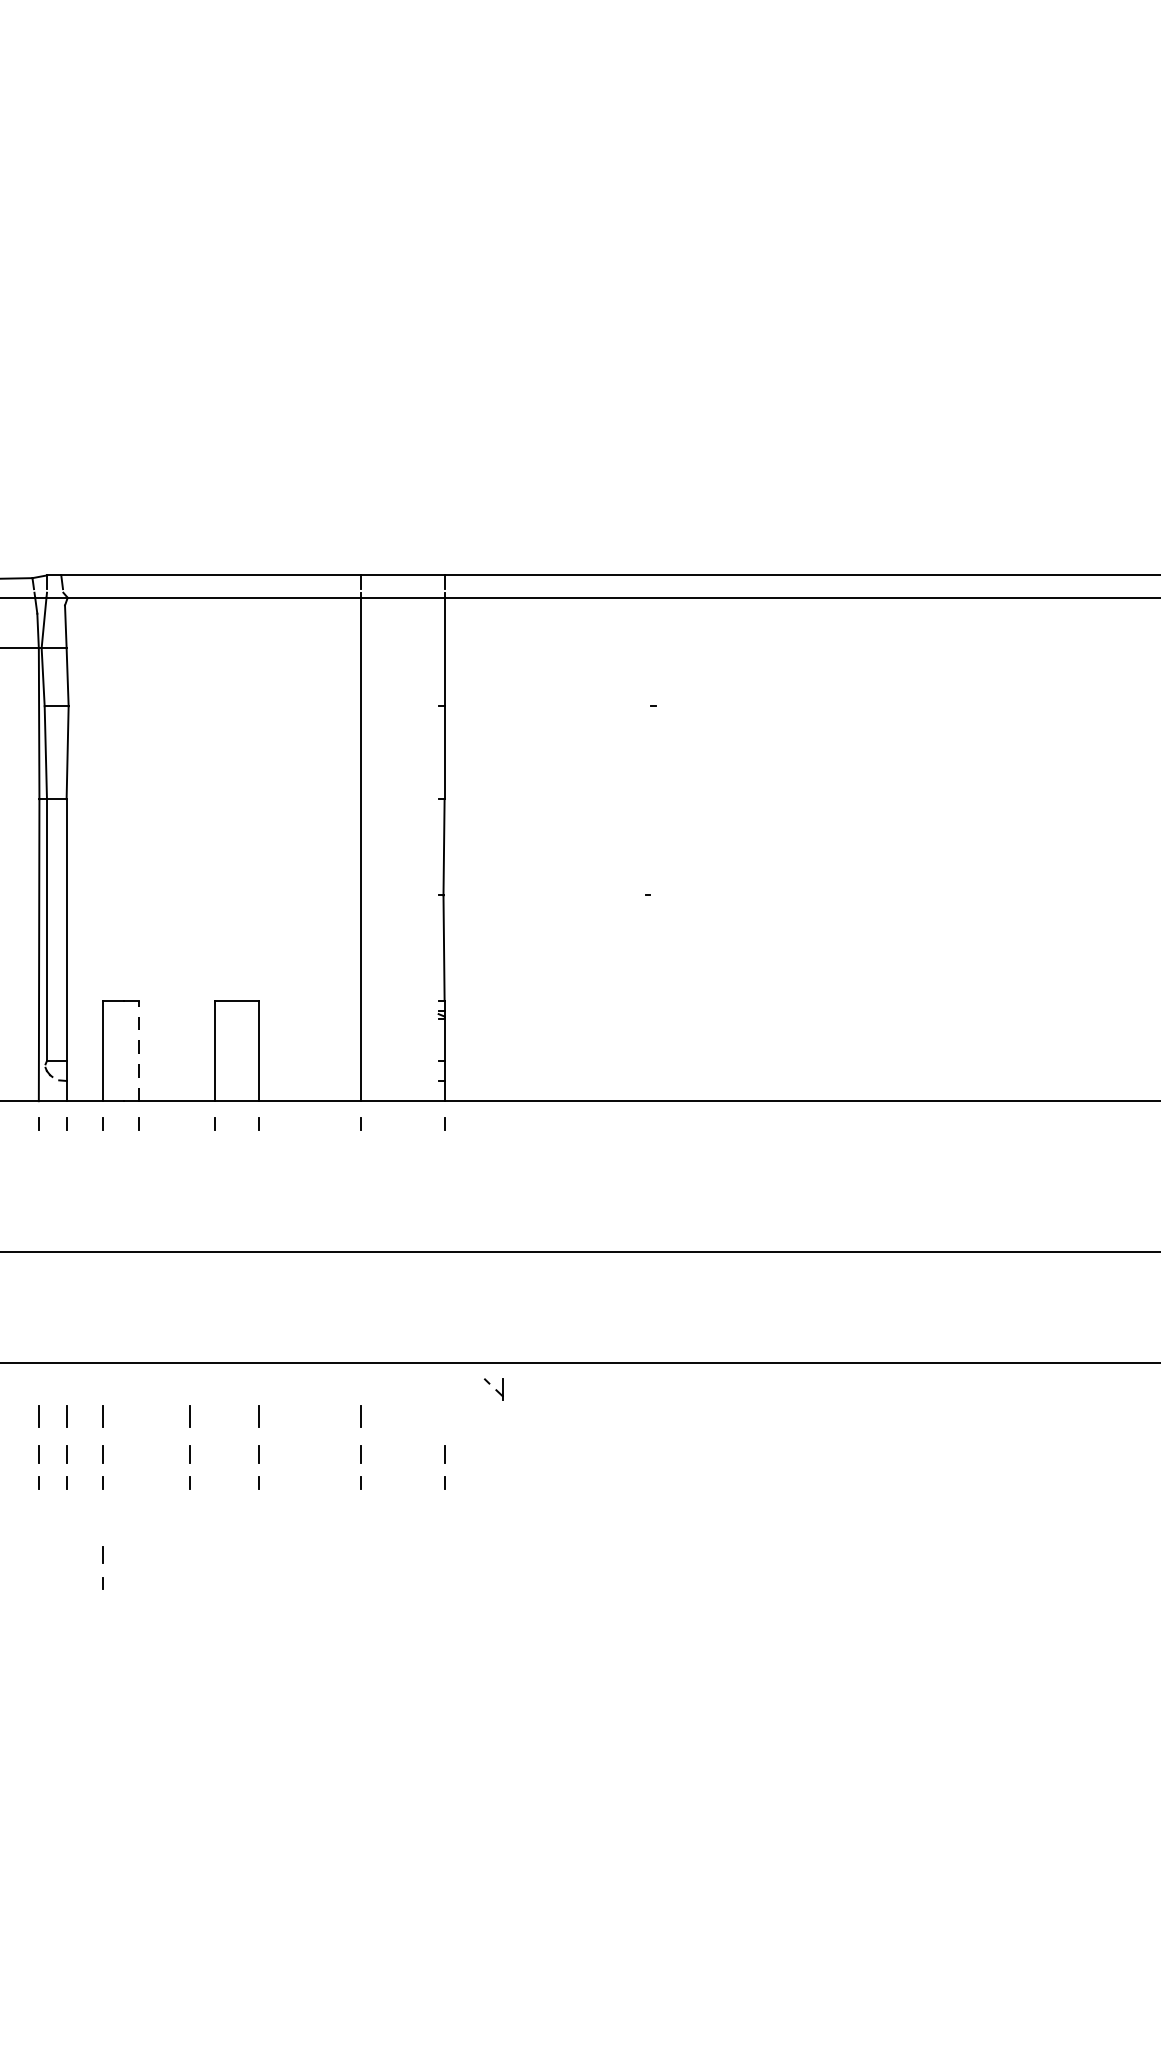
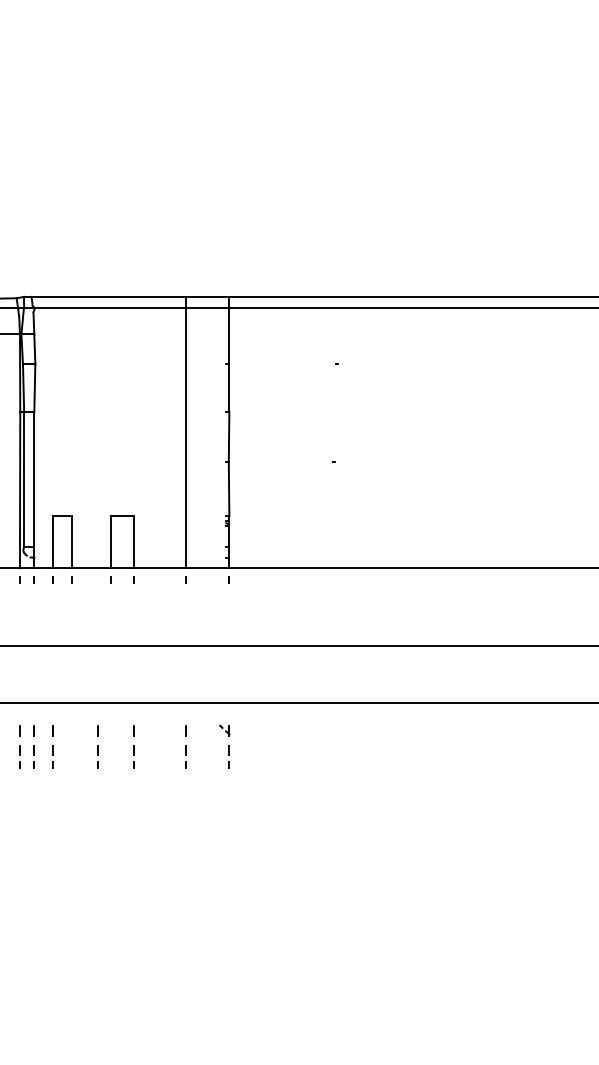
line: (138, 1051) -> (71, 542), dashed -> solid
part: (493, 1388) -> (224, 730), moved
line: (101, 1564) -> (52, 807), removed

